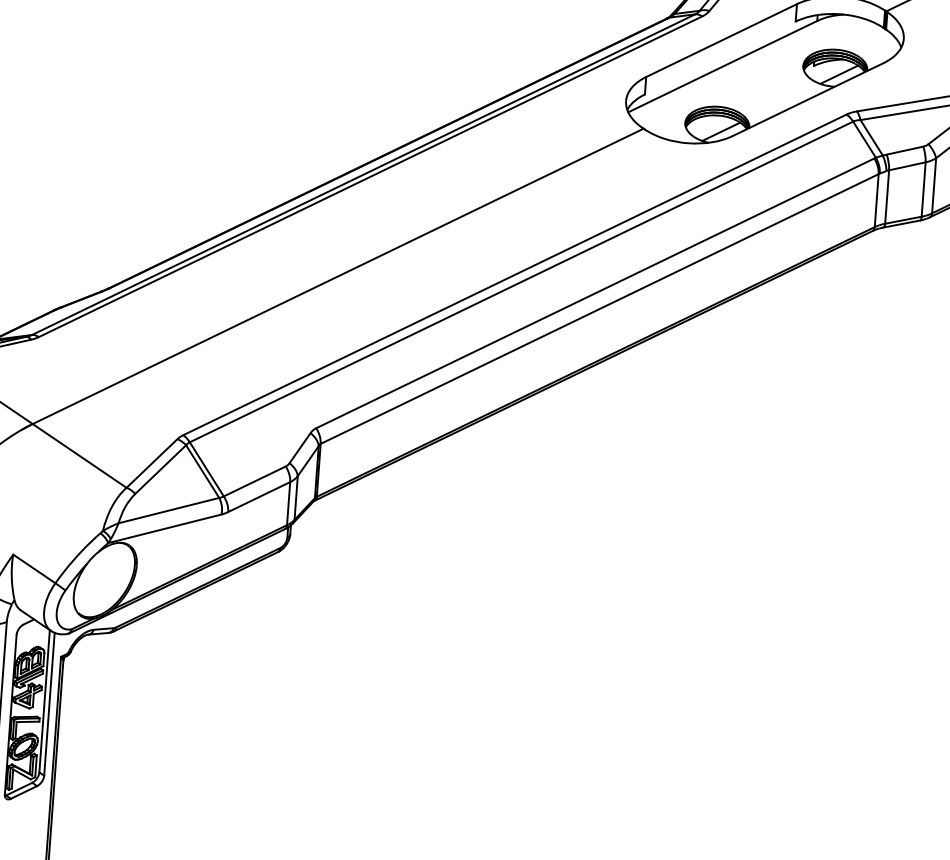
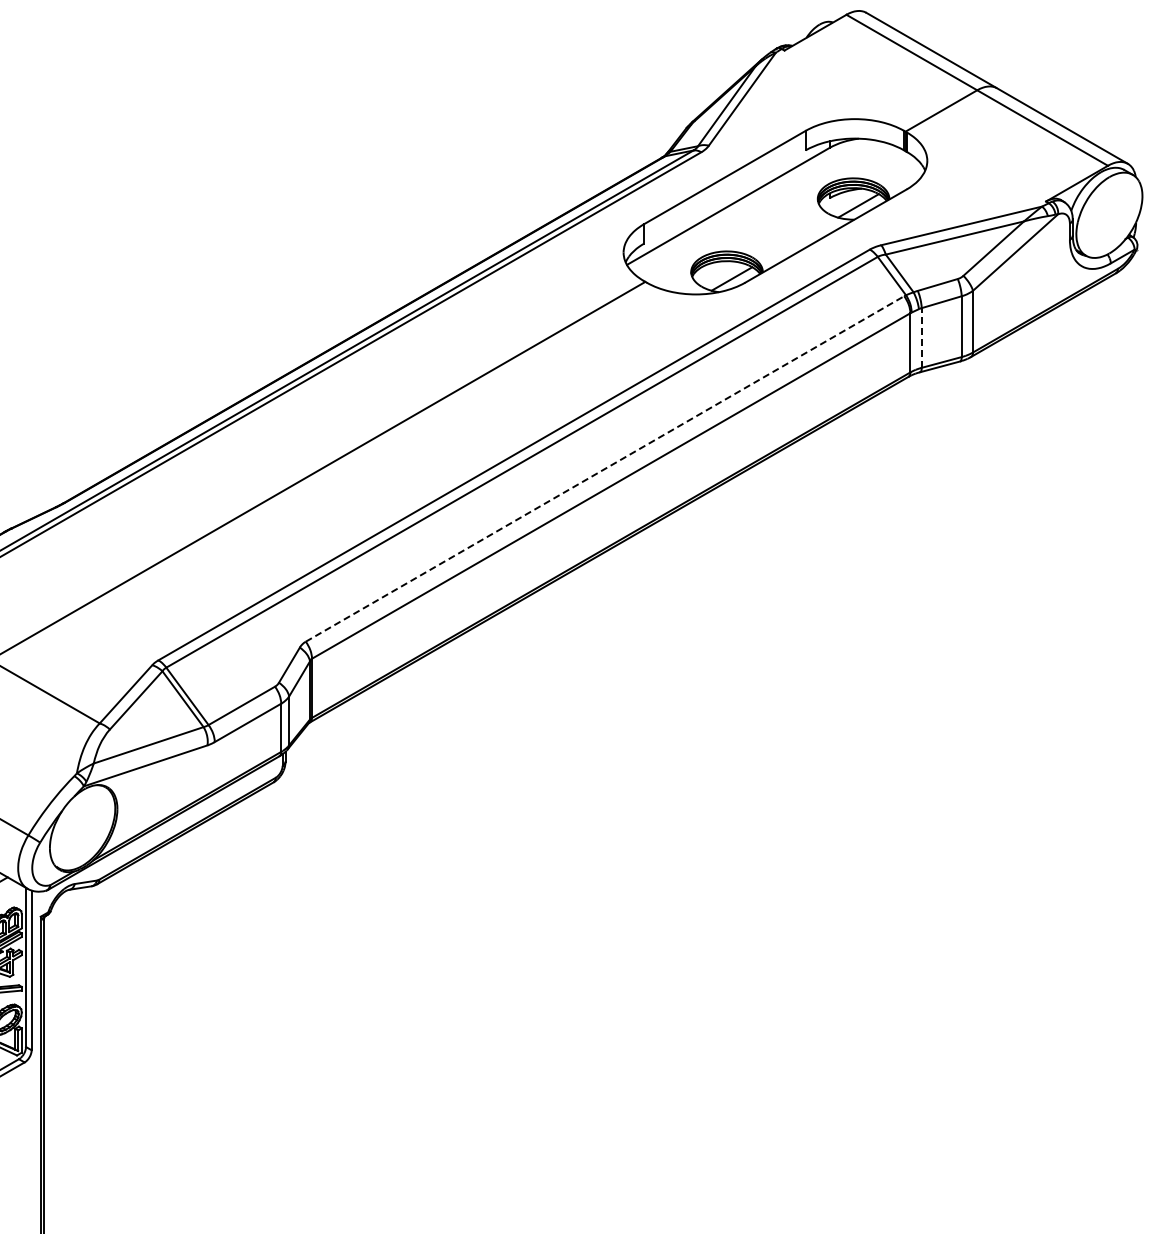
line: (886, 197) -> (921, 338), solid -> dashed
line: (595, 292) -> (605, 468), solid -> dashed

